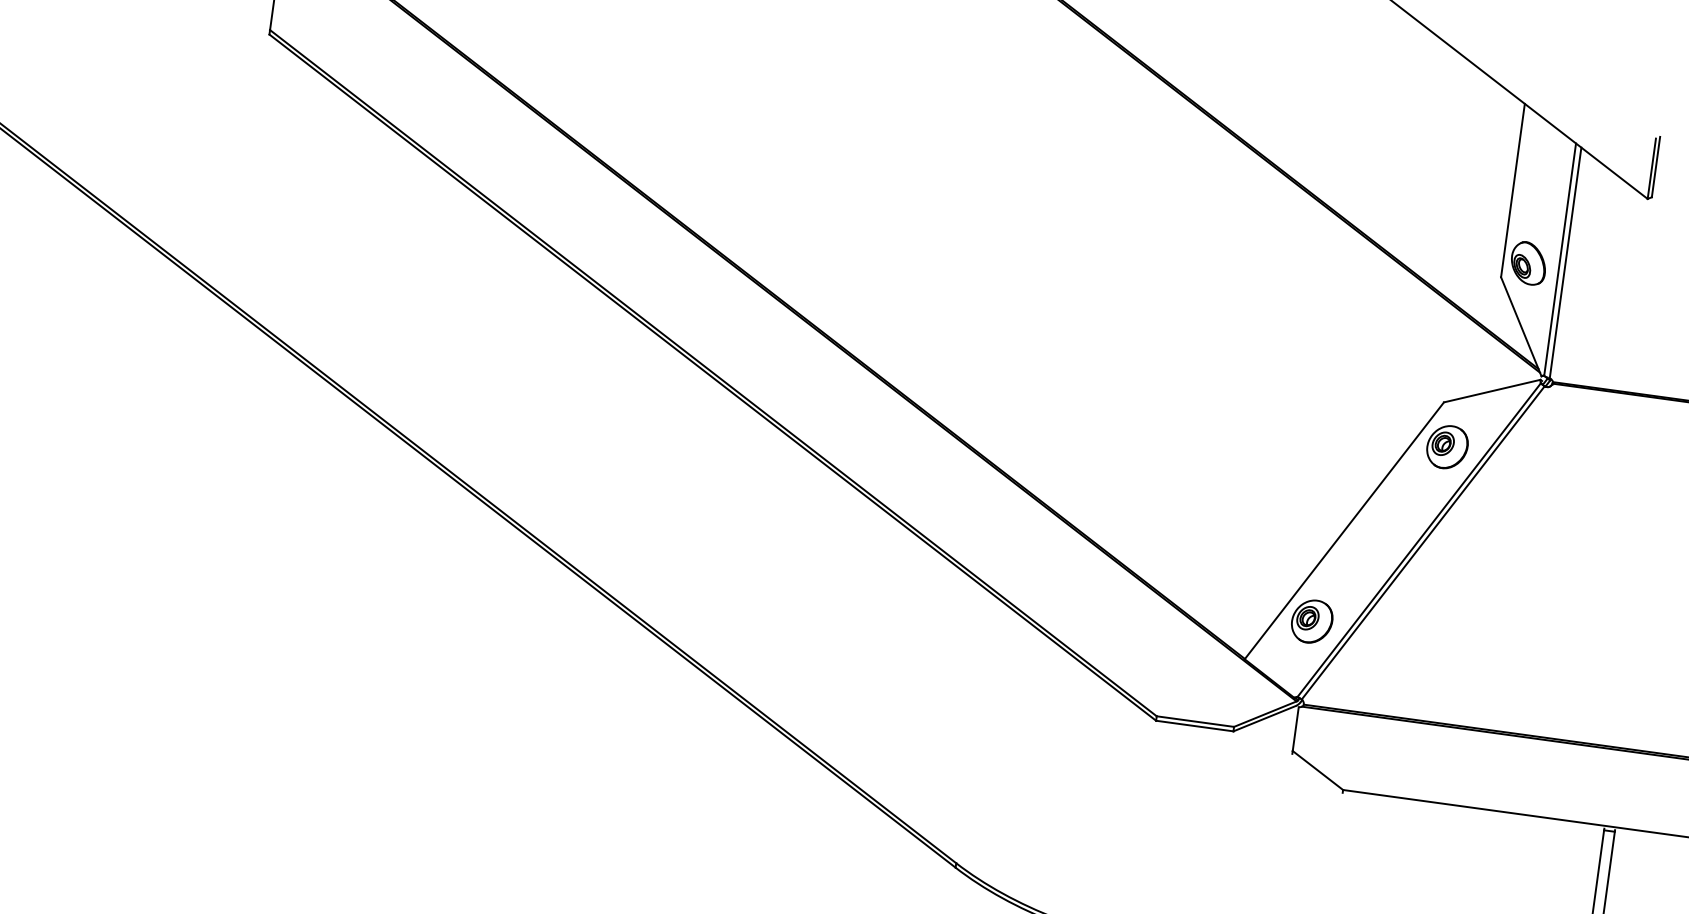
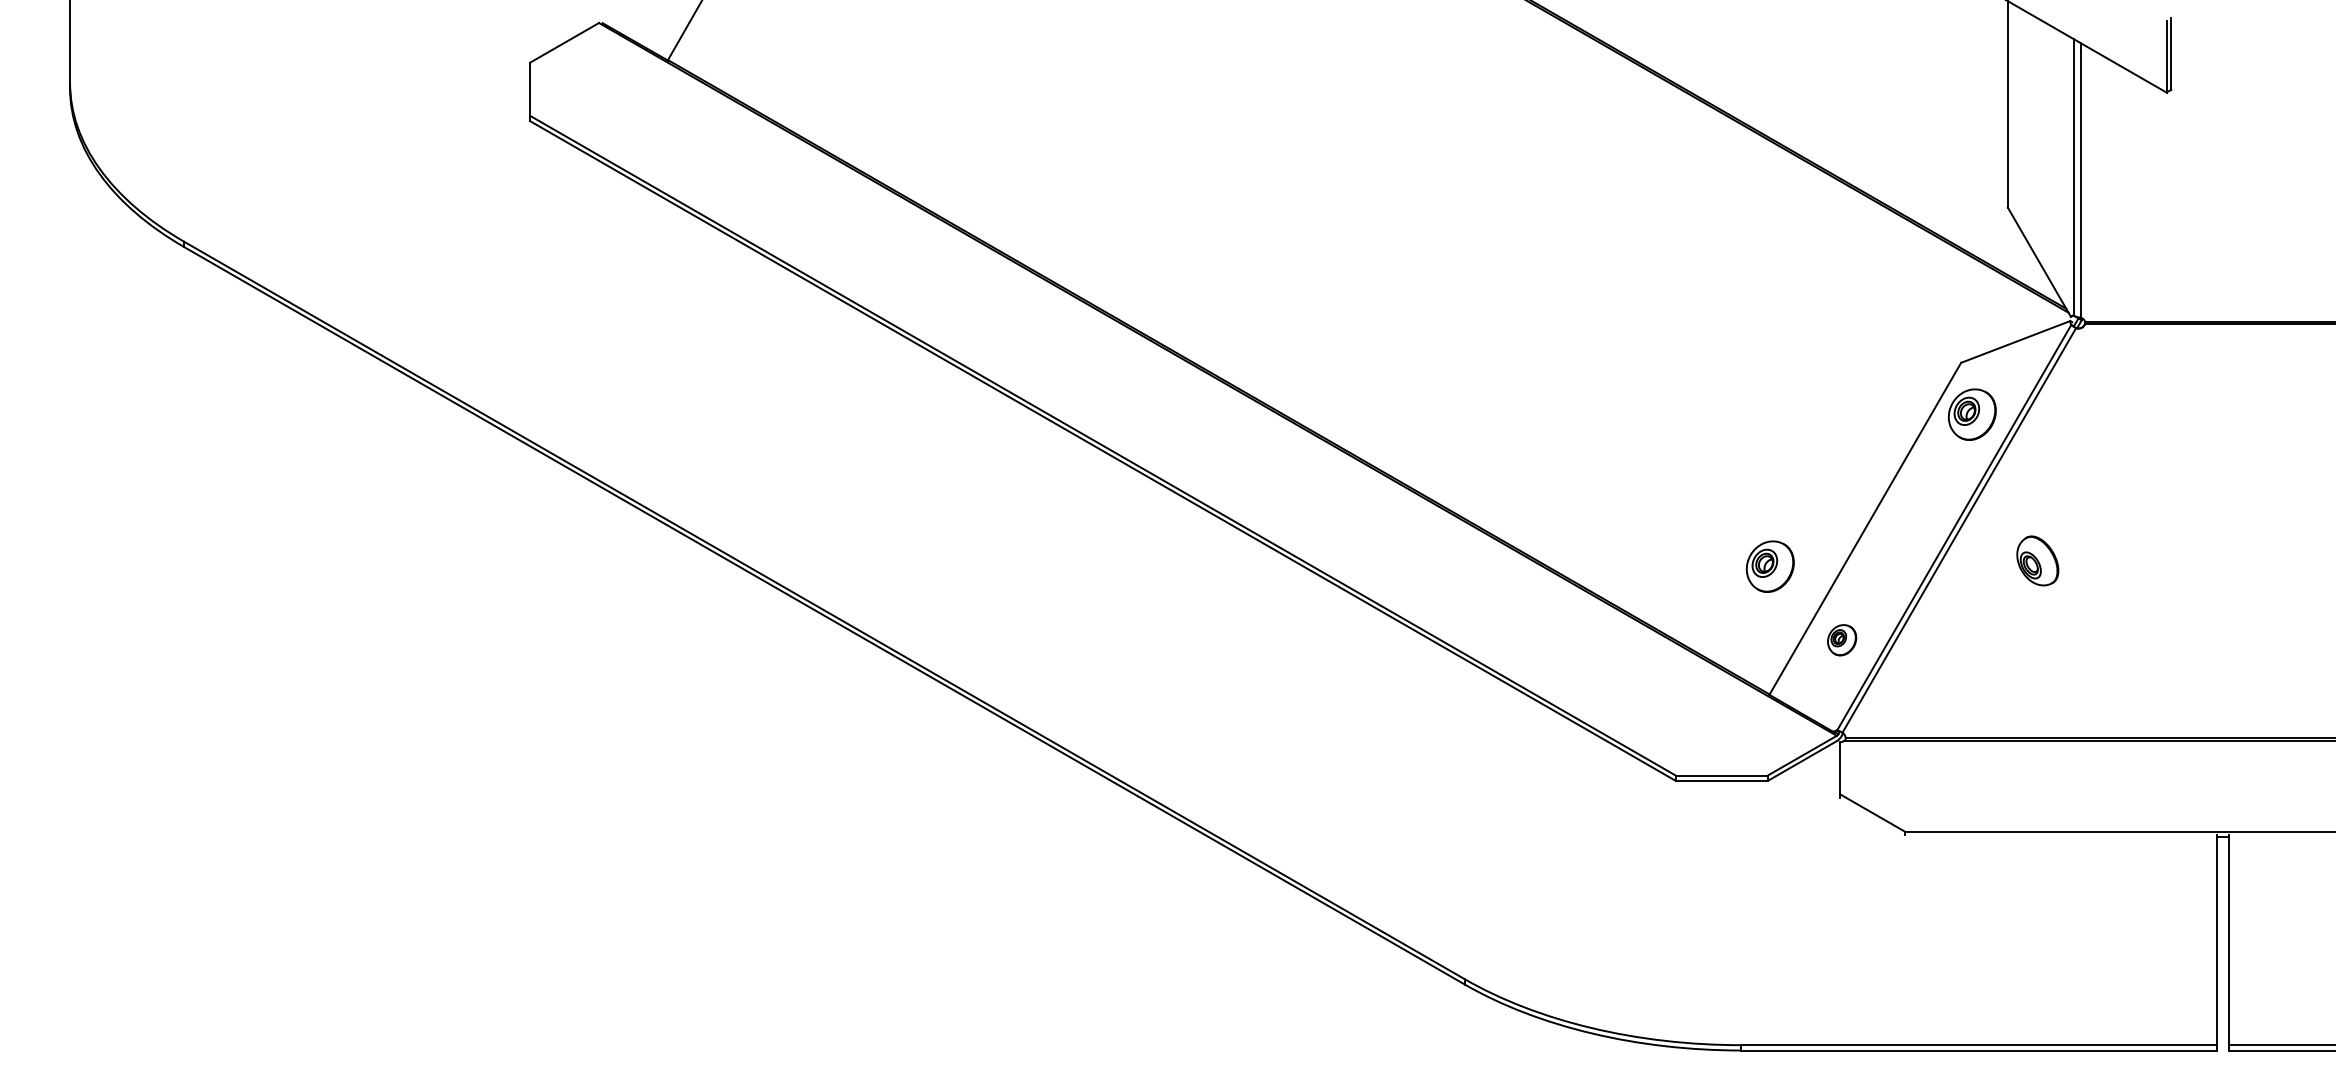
part: (1528, 263) -> (2037, 560), moved
part: (1259, 551) -> (1769, 566), added
part: (1311, 621) -> (1841, 640), size x0.6

